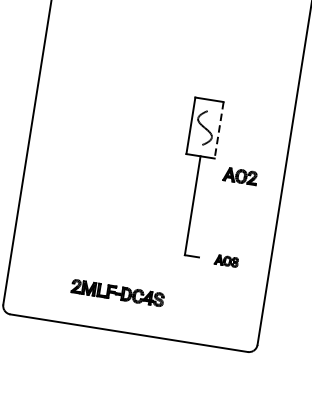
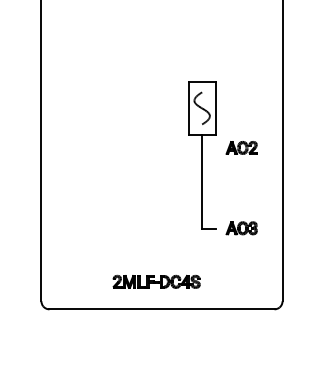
line: (219, 130) -> (215, 108), dashed -> solid
part: (226, 261) -> (241, 228), size x1.43
part: (117, 292) -> (156, 281), moved

